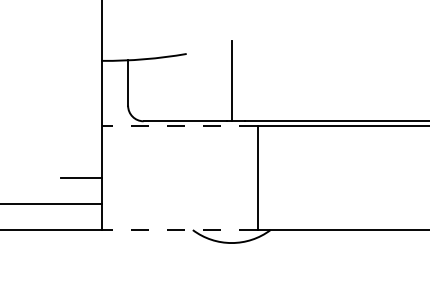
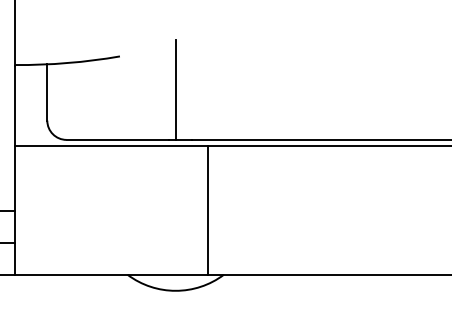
line: (179, 126) -> (111, 146), dashed -> solid
line: (179, 230) -> (111, 275), dashed -> solid

